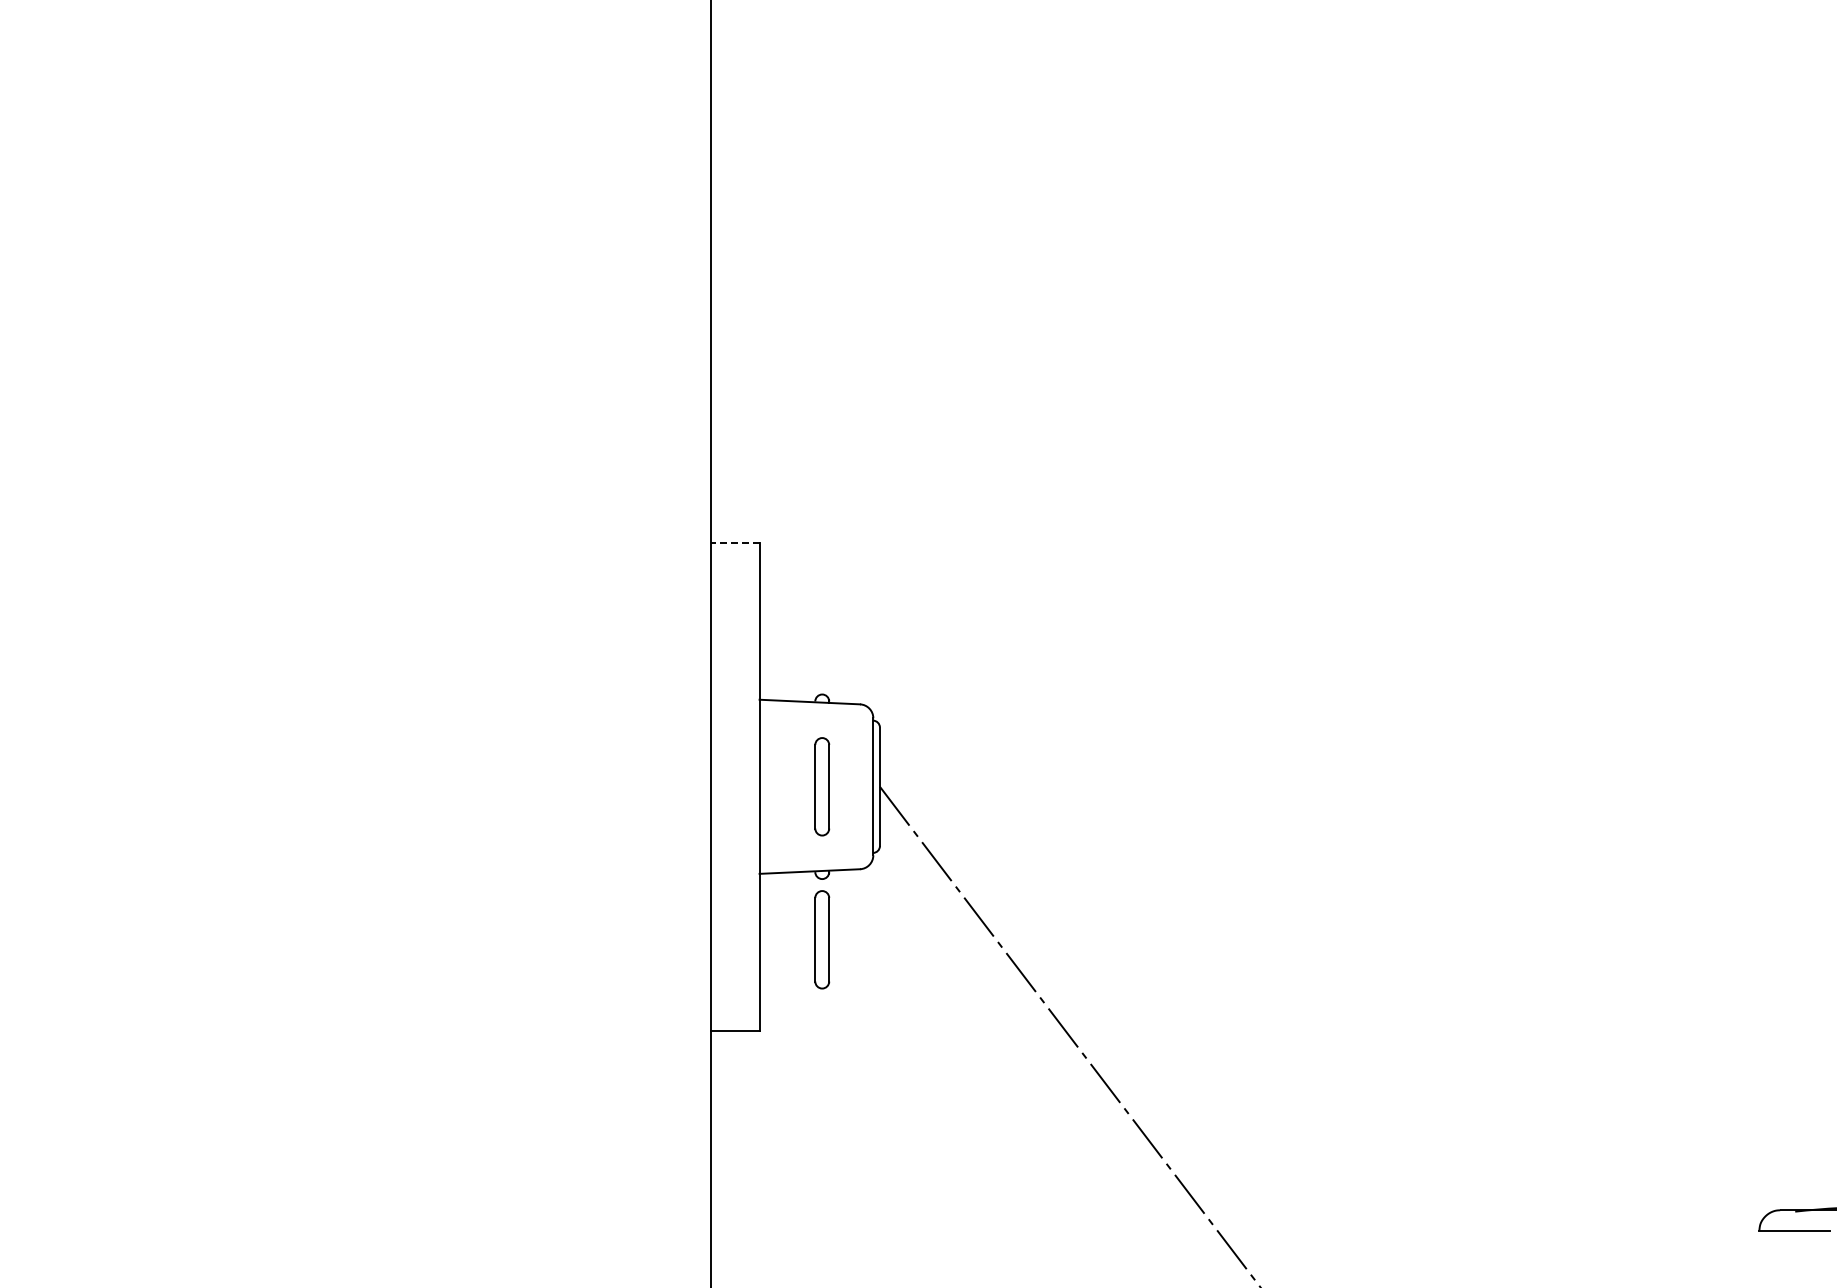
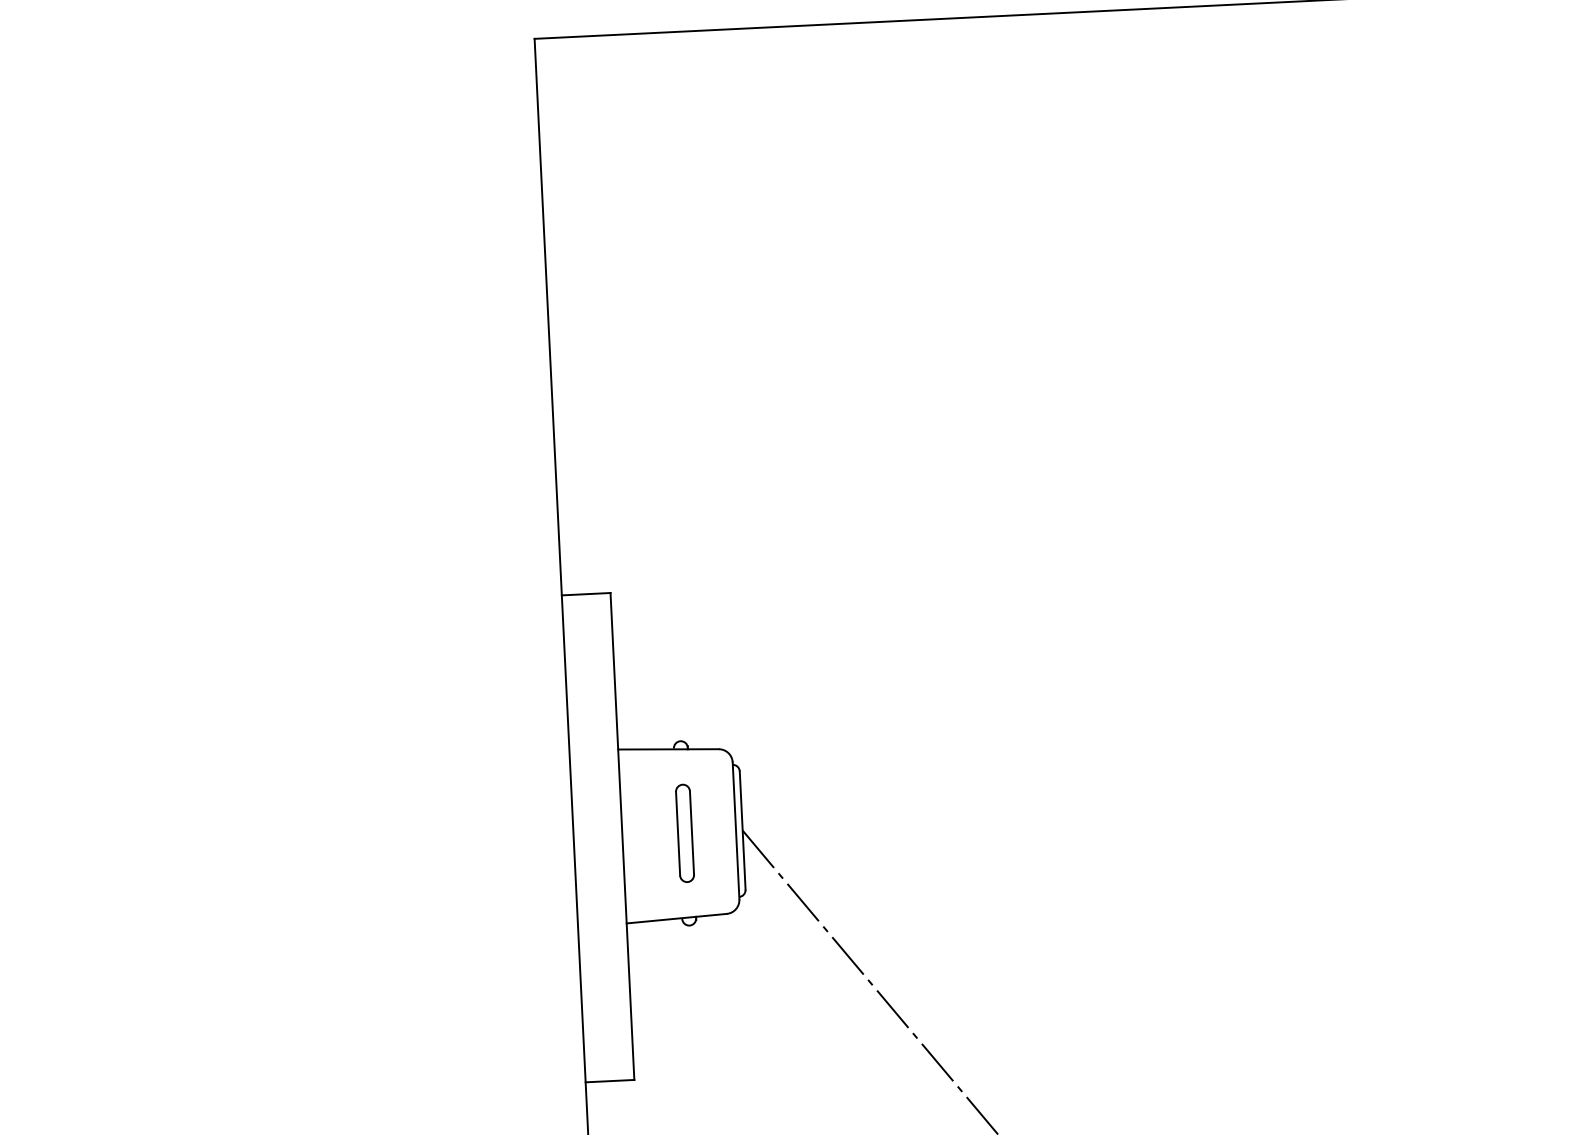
line: (734, 543) -> (585, 594), dashed -> solid
part: (822, 939) -> (692, 985), removed

